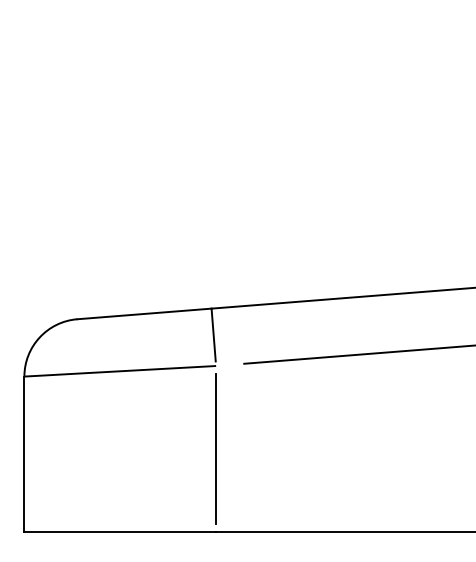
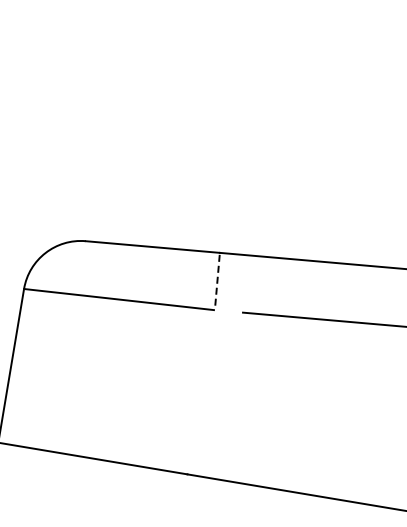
line: (213, 334) -> (217, 278), solid -> dashed
line: (216, 449) -> (201, 392), removed

